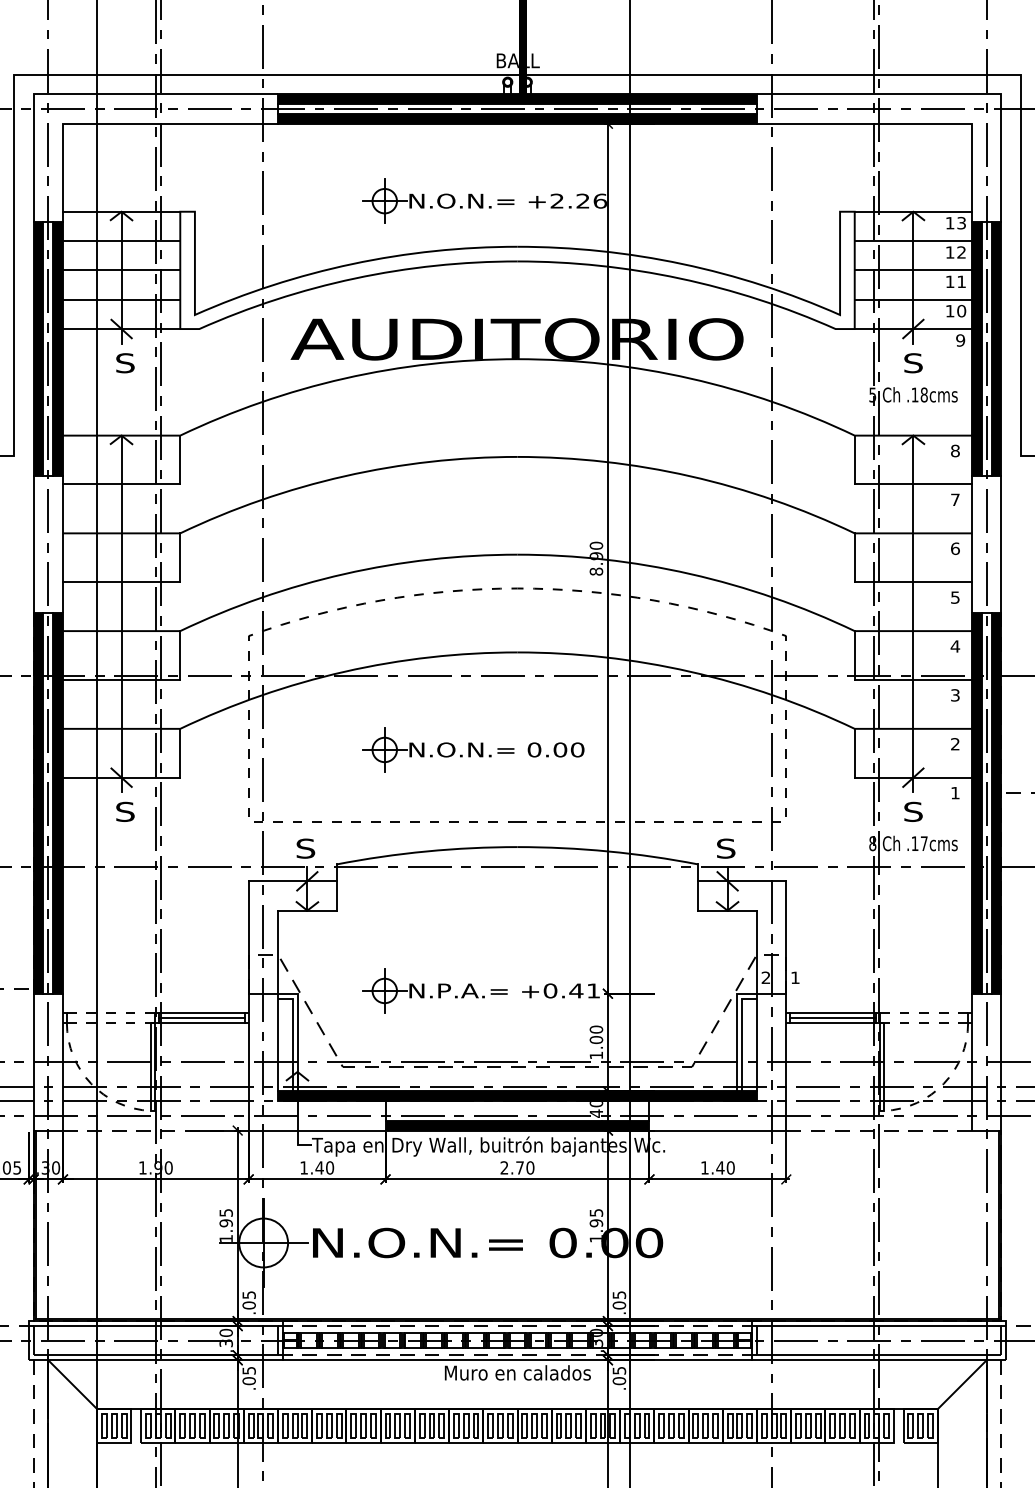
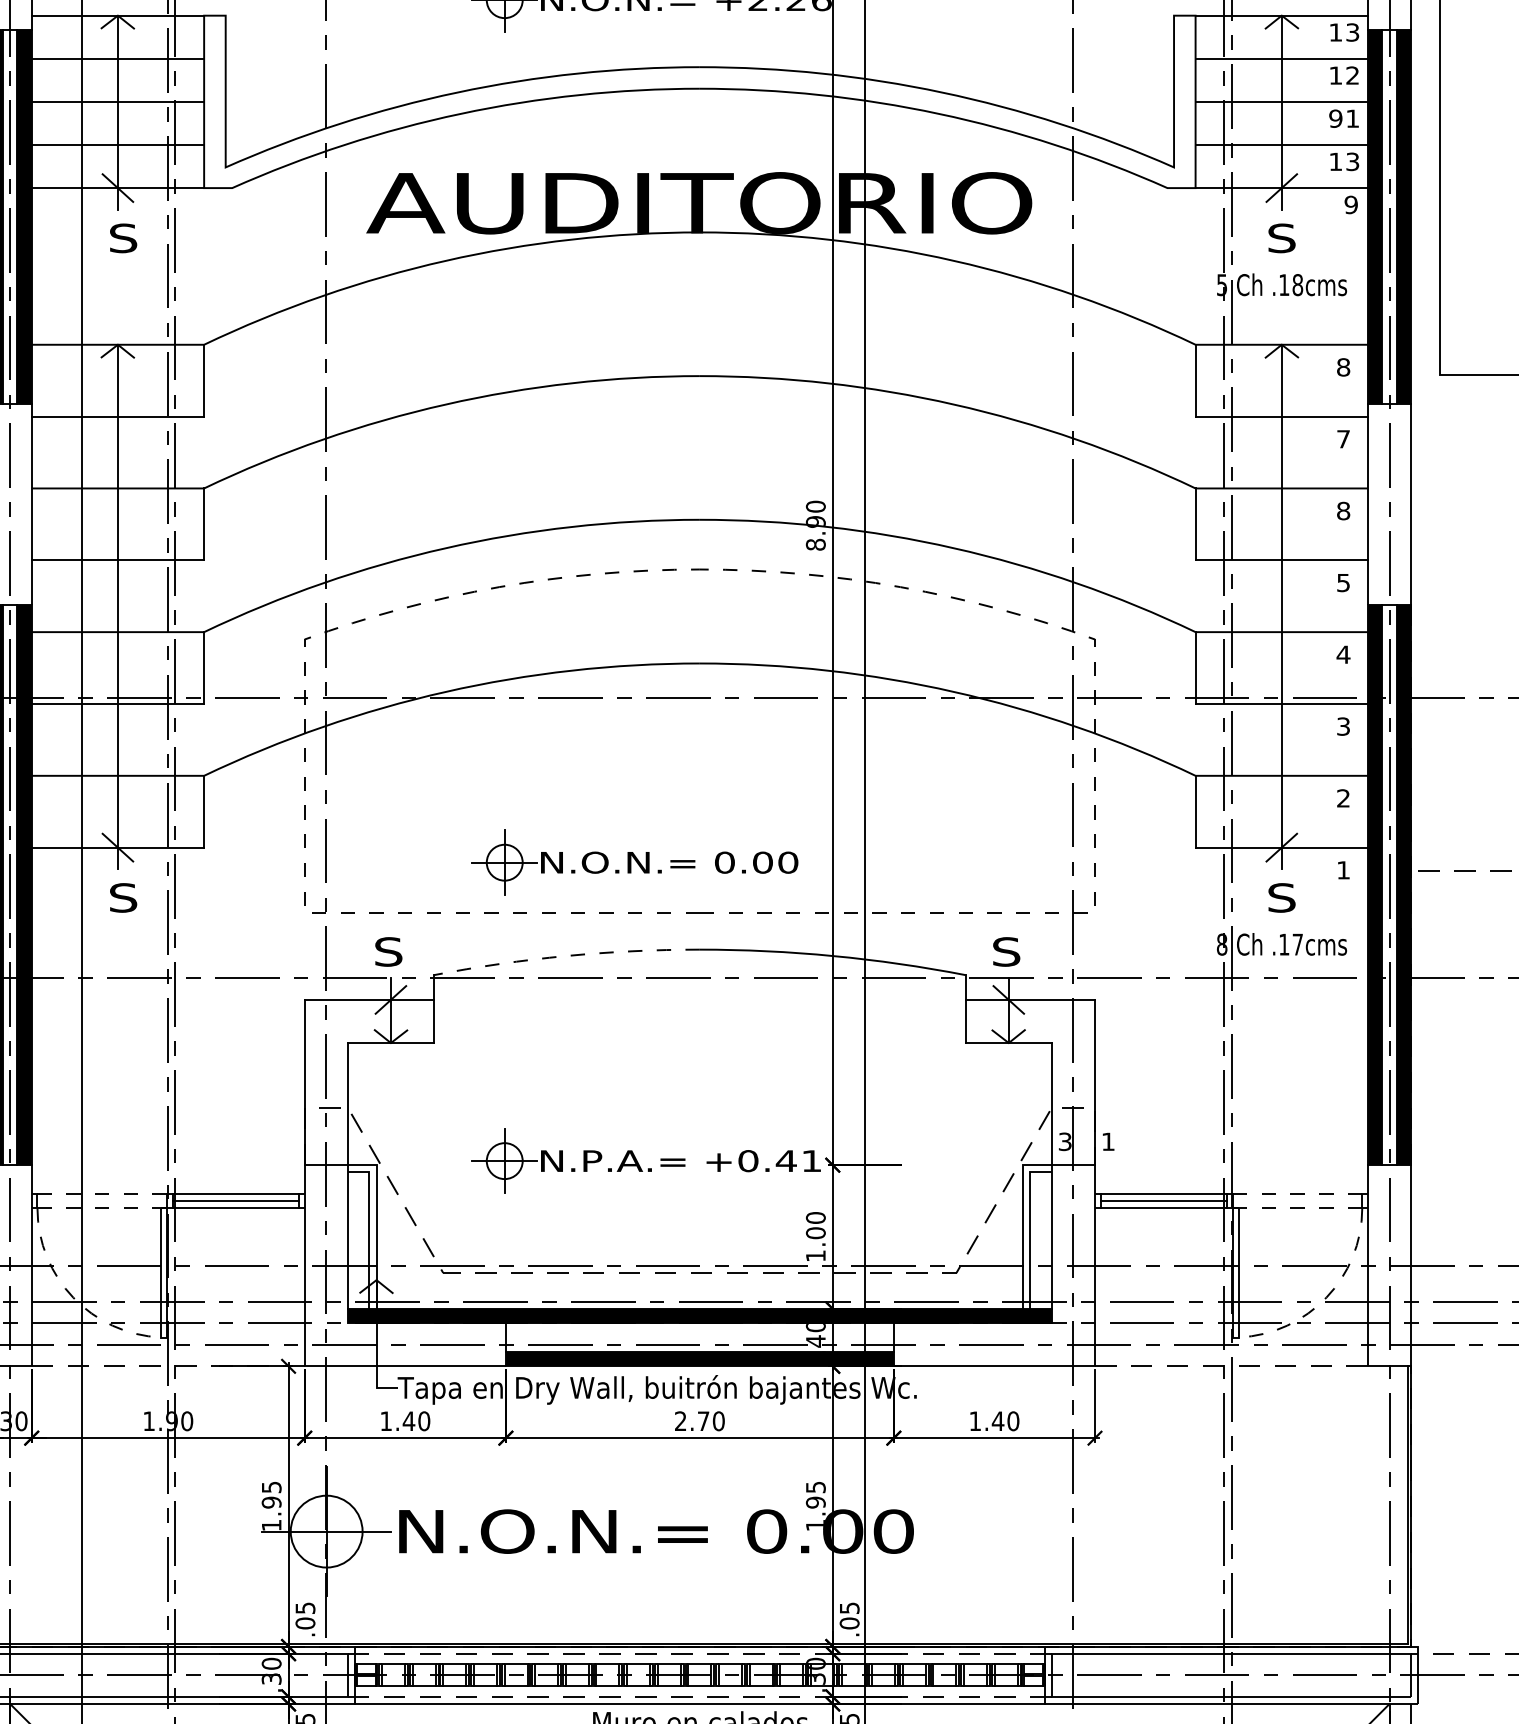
text: (949, 281) -> (1334, 118), 11 -> 91
text: (961, 311) -> (1352, 162), 10 -> 13
text: (955, 548) -> (1343, 510), 6 -> 8
part: (473, 749) -> (635, 862), moved
arc: (426, 851) -> (566, 956), solid -> dashed
text: (765, 978) -> (1064, 1142), 2 -> 3

